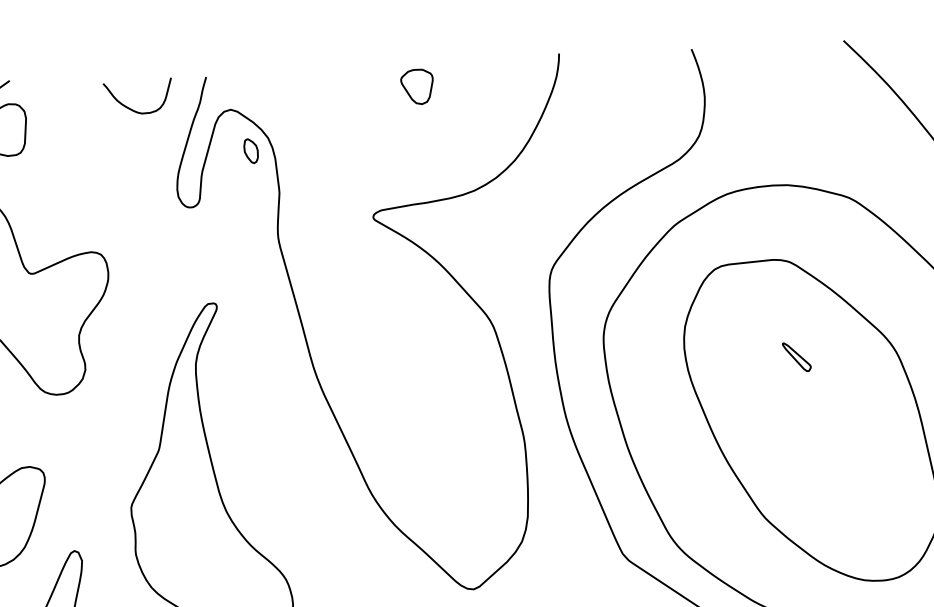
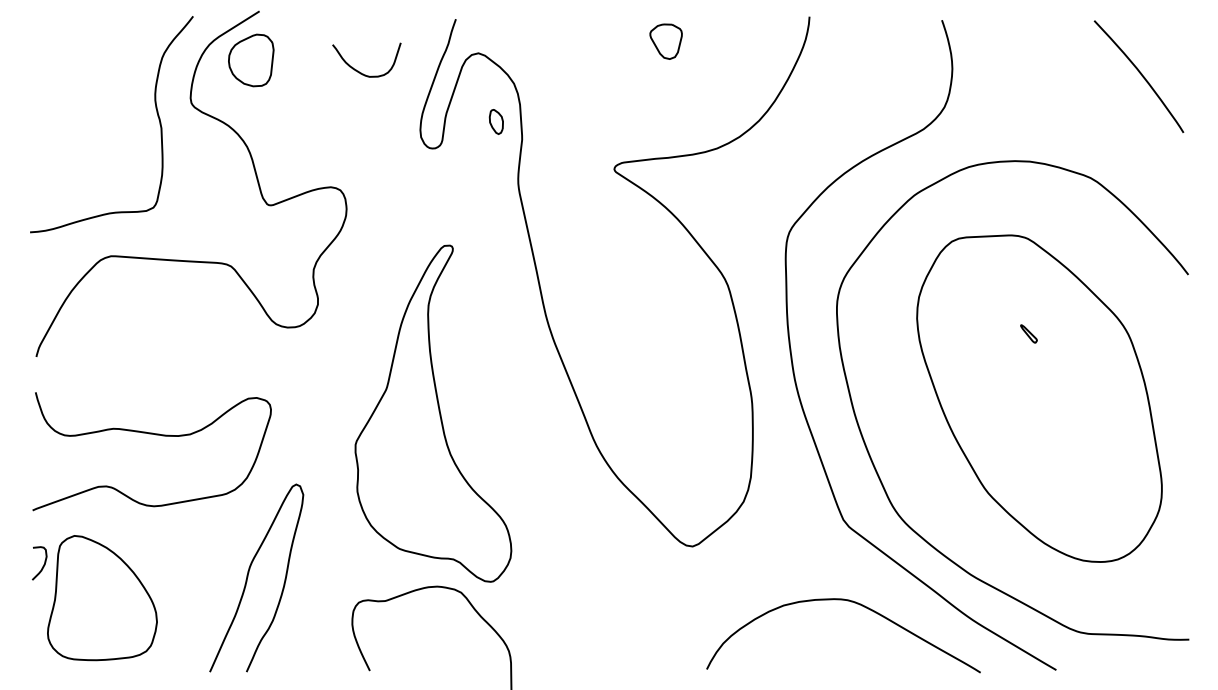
curve: (130, 107) -> (358, 70), moved
part: (250, 150) -> (495, 121), moved
part: (796, 356) -> (1028, 333), size x0.6

